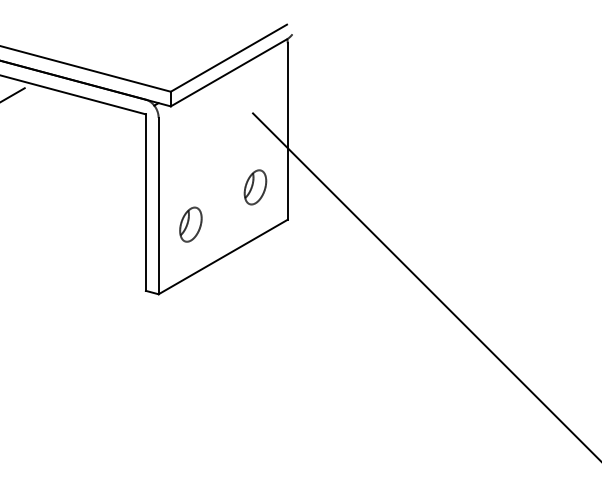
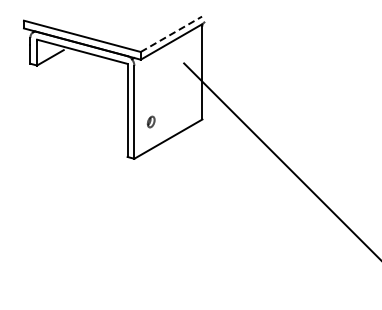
line: (229, 58) -> (171, 34), solid -> dashed
part: (253, 187) -> (184, 102), removed
part: (189, 223) -> (150, 121), size x0.6

